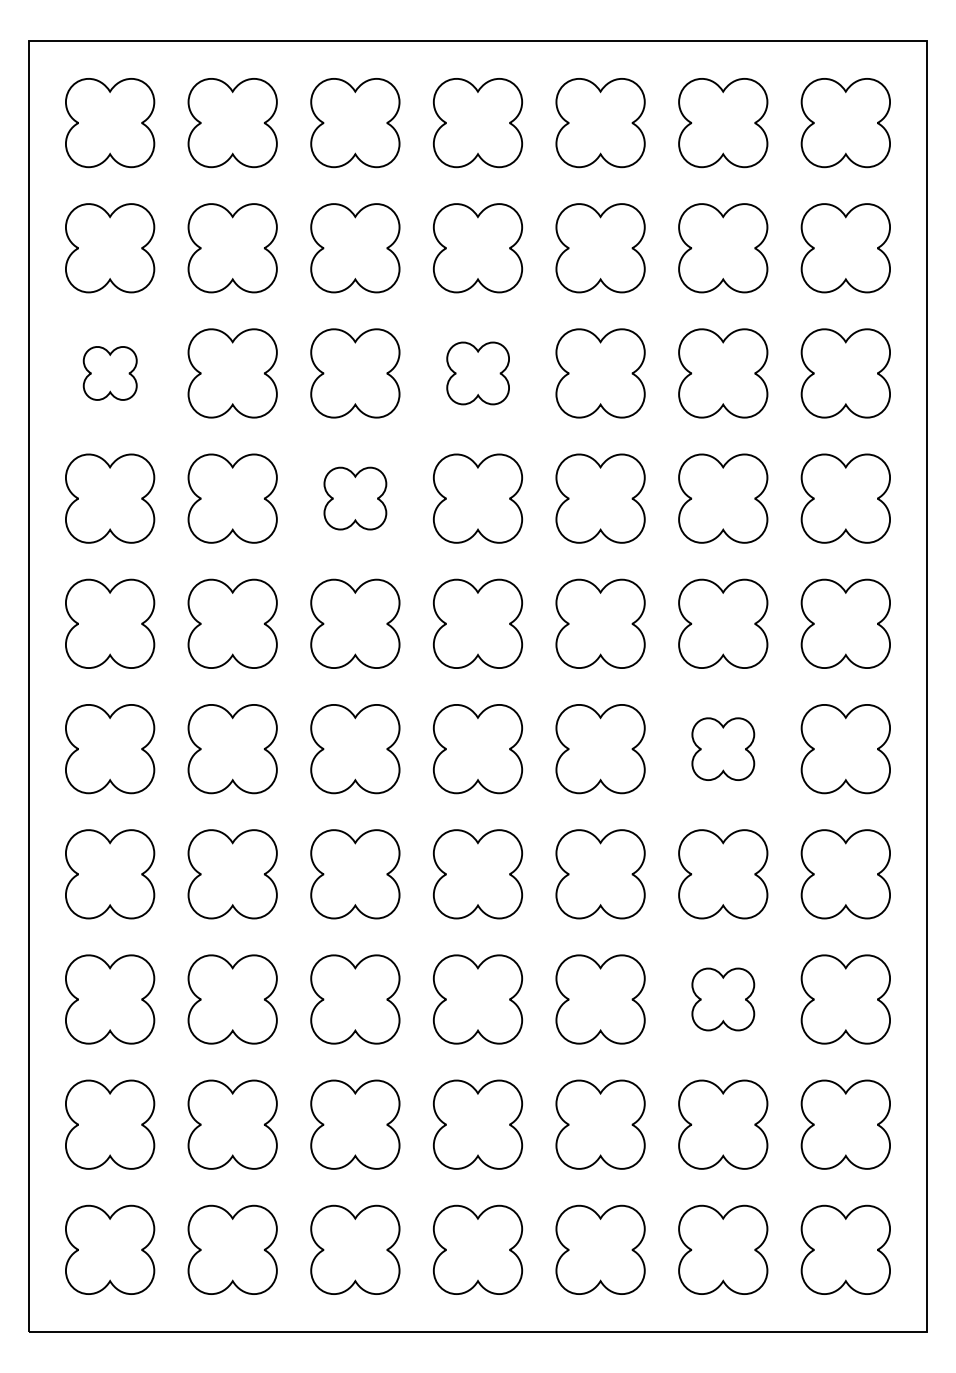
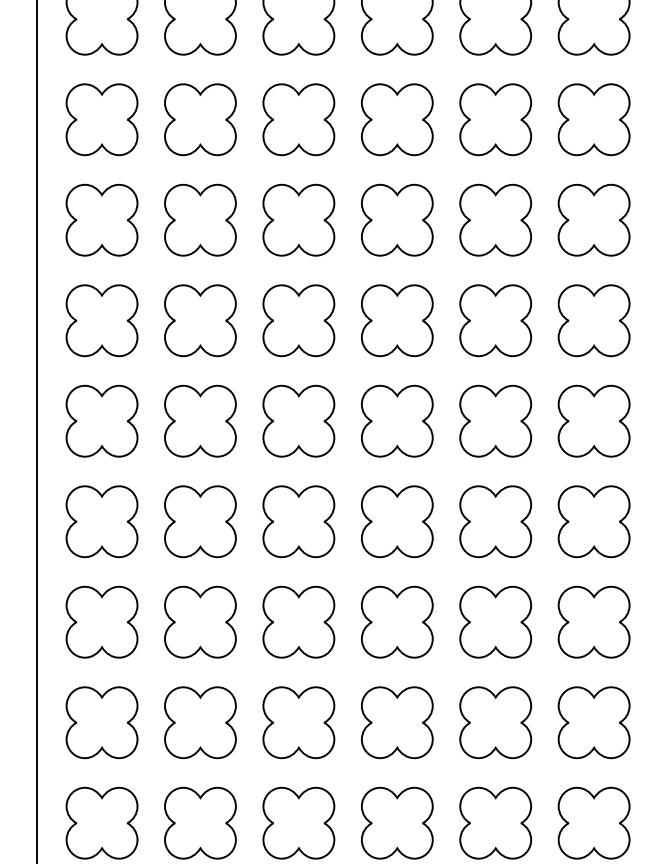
part: (110, 373) -> (102, 220), size x1.67
part: (478, 373) -> (397, 220), size x1.43
part: (355, 498) -> (298, 320), size x1.43
part: (723, 749) -> (594, 522), size x1.43
part: (723, 999) -> (594, 722), size x1.43

